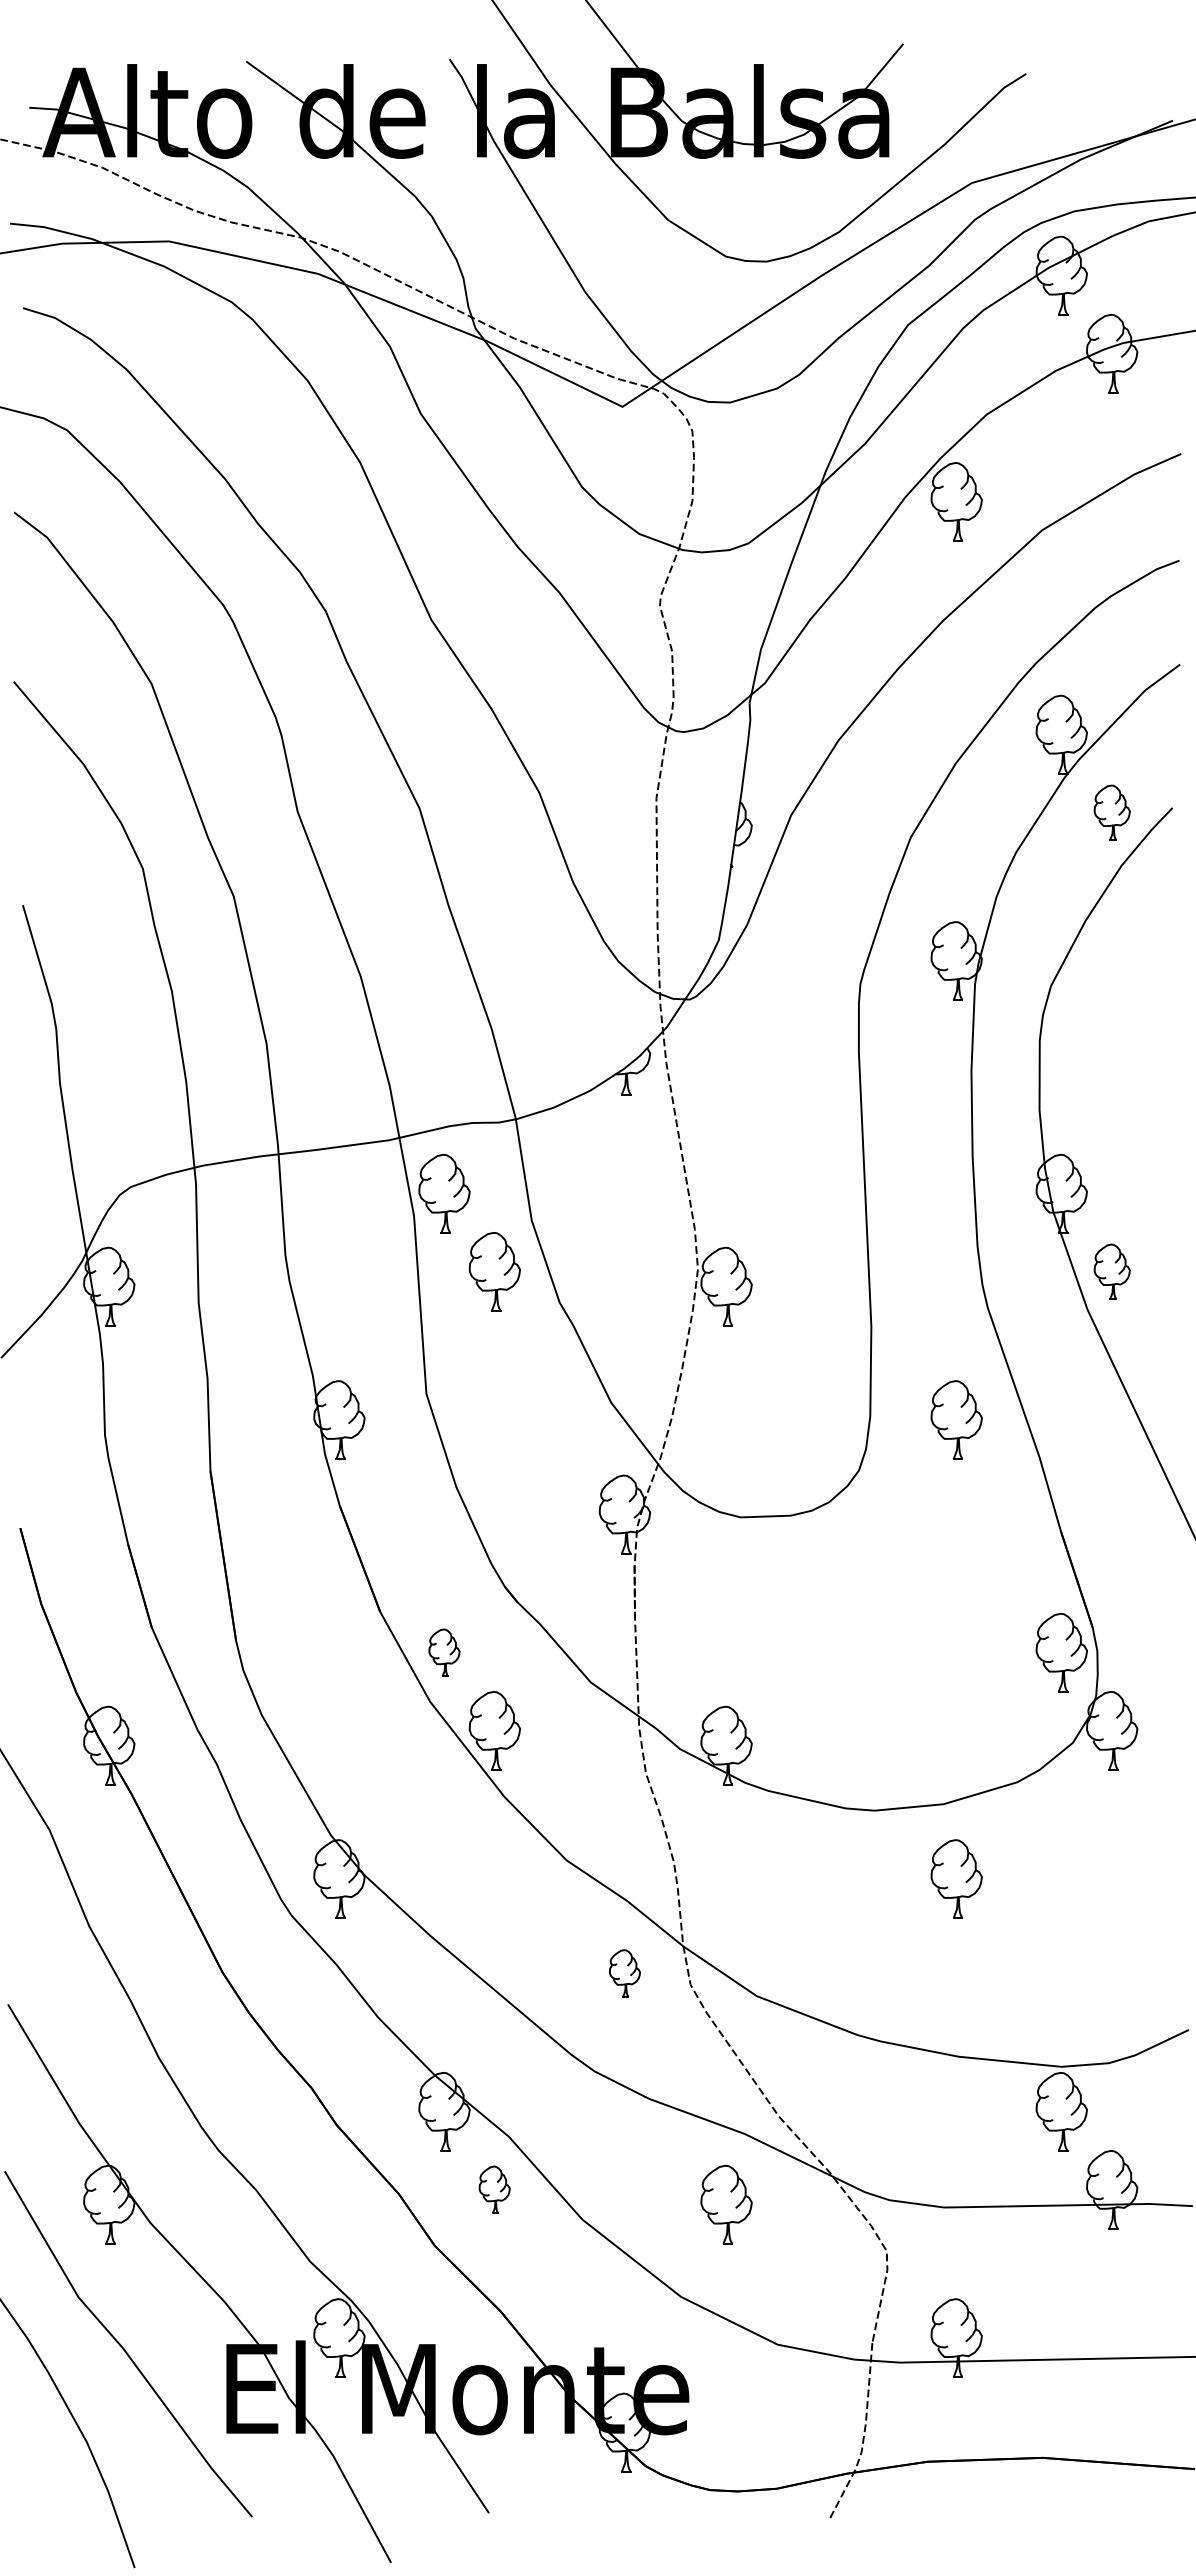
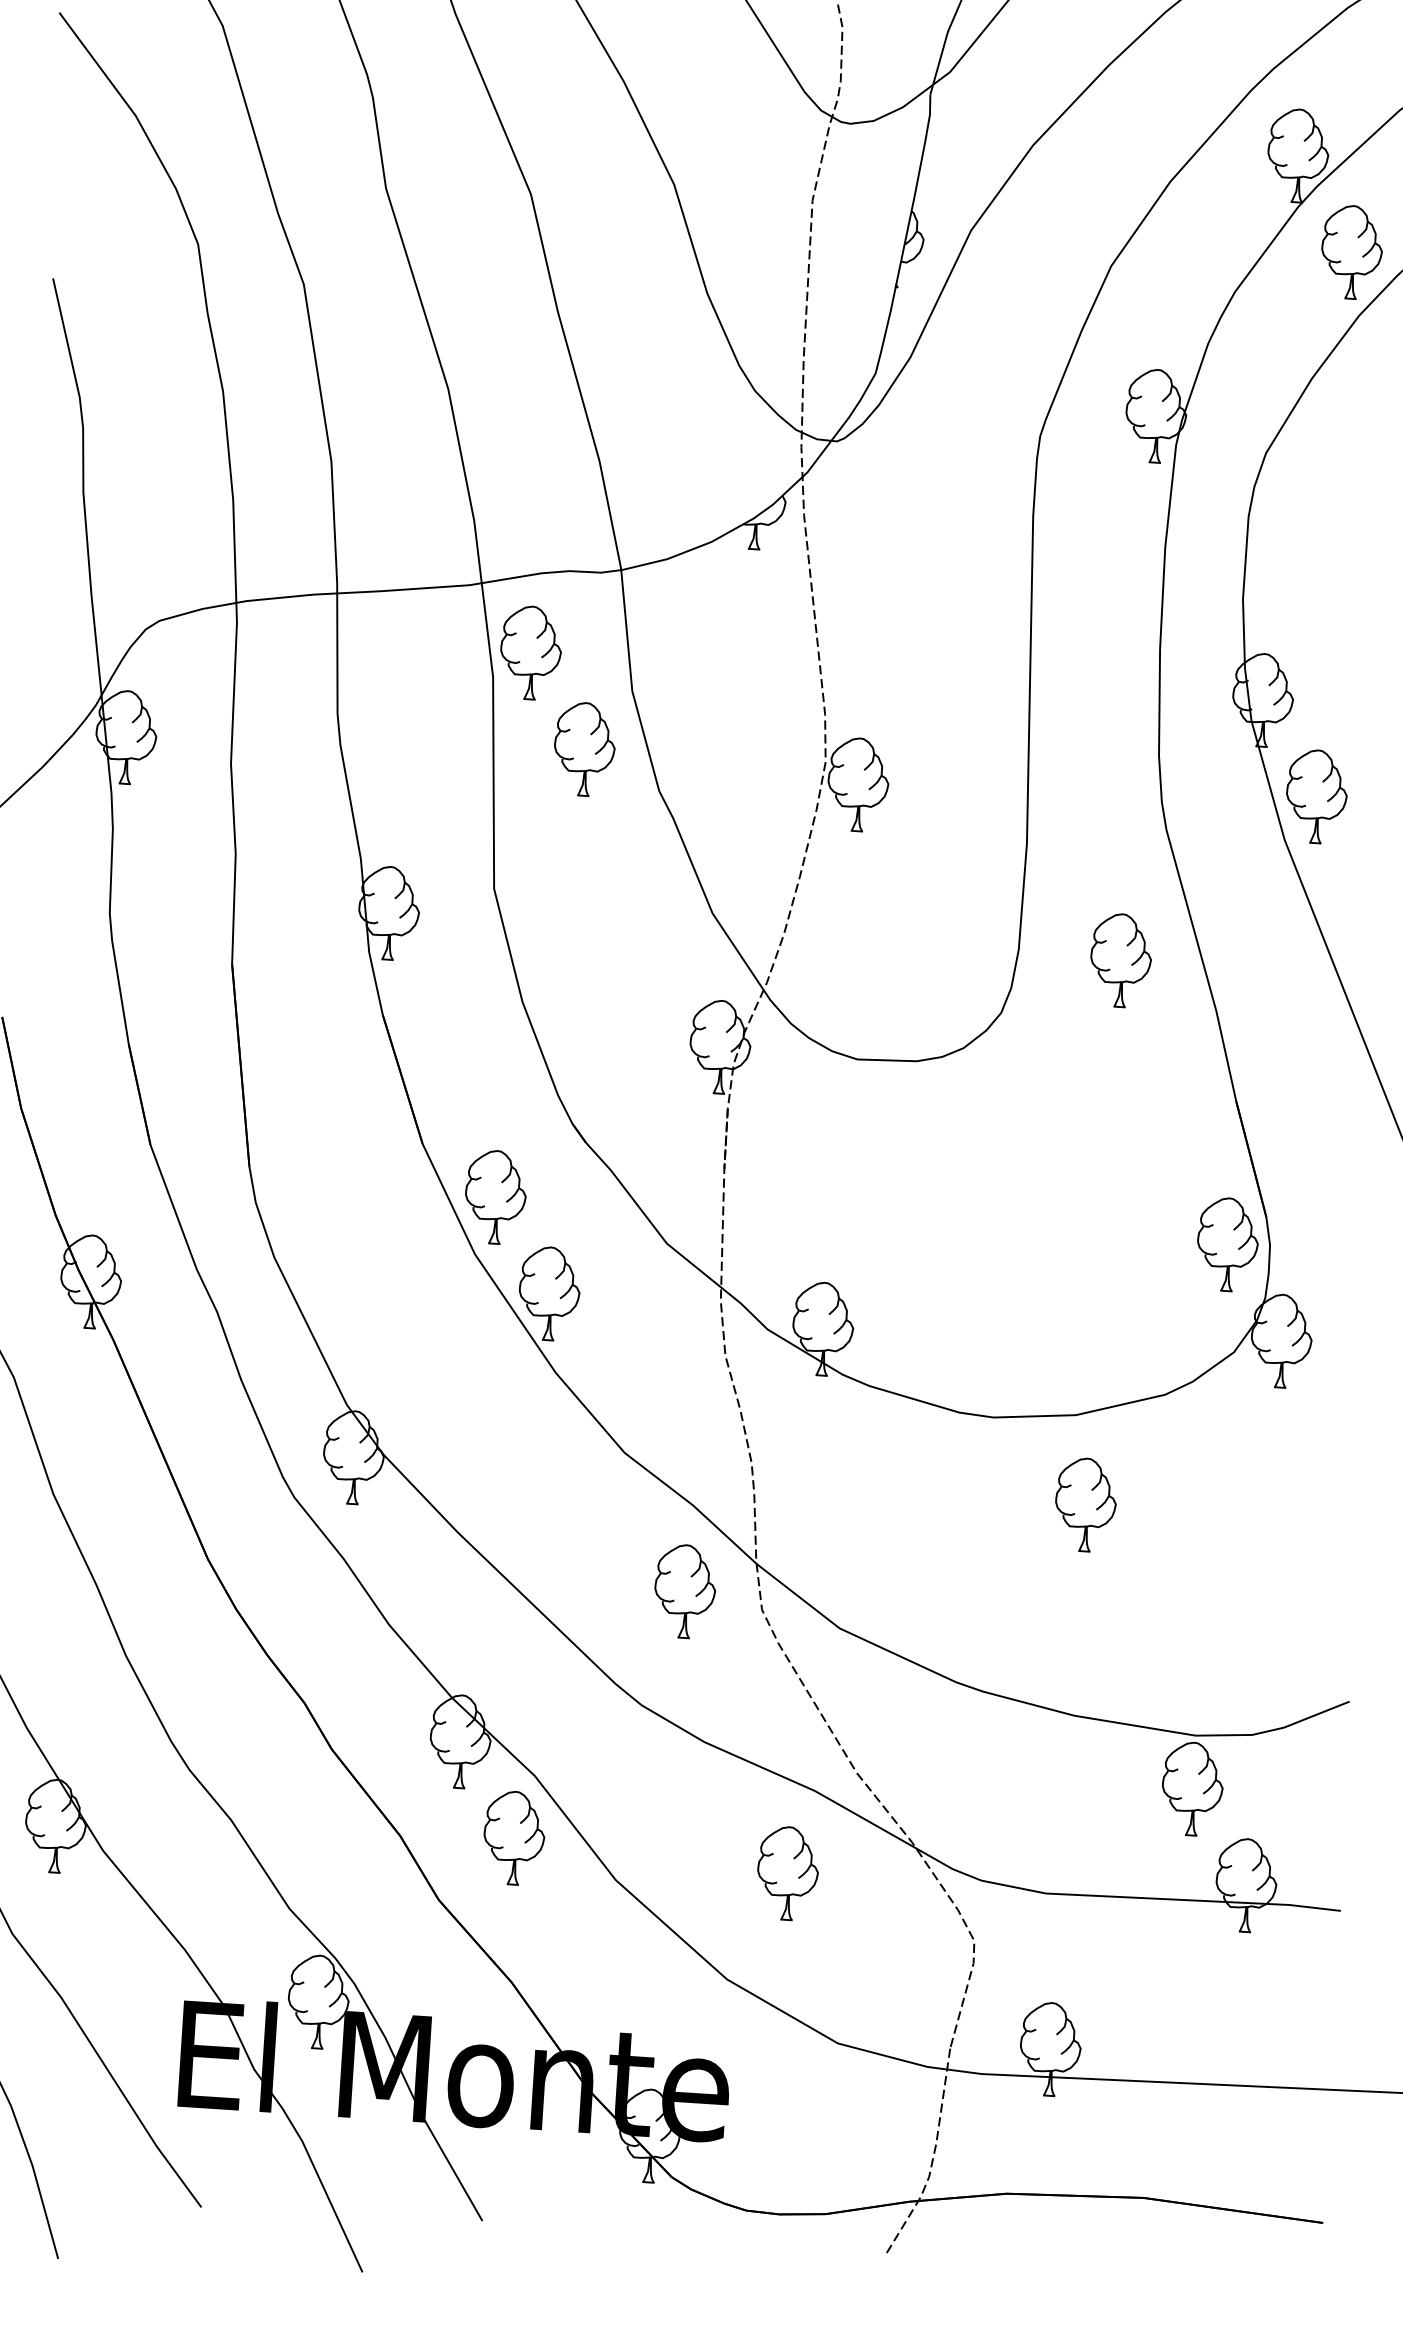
part: (1112, 812) -> (1352, 251), size x1.43
part: (1112, 1271) -> (1317, 796), size x1.43
part: (444, 1652) -> (495, 1196), size x1.67
part: (624, 1973) -> (684, 1591), size x1.67
part: (494, 2189) -> (513, 1837), size x1.67

